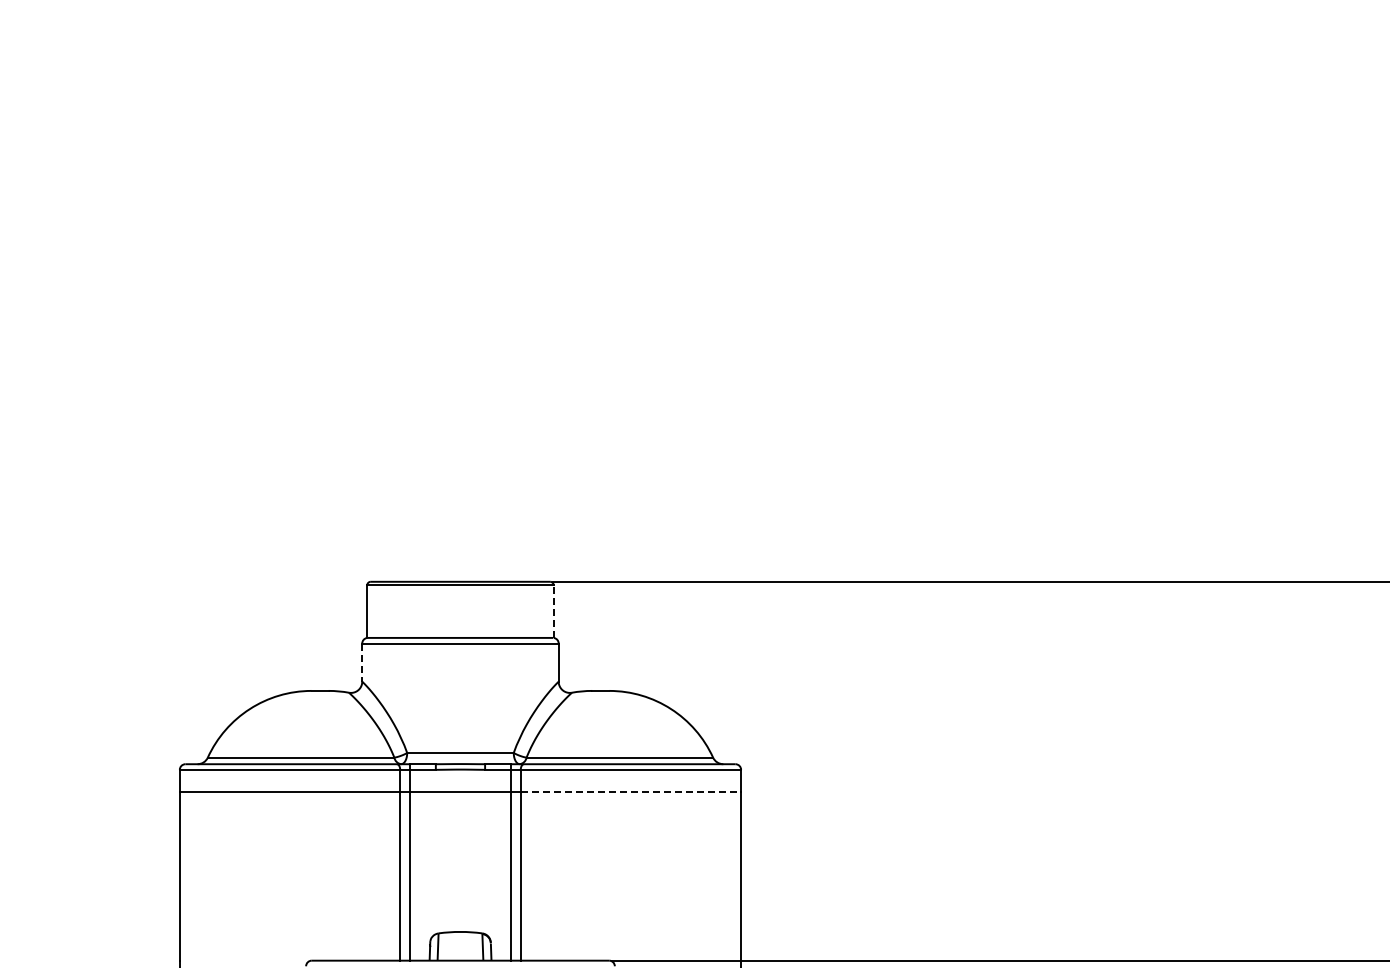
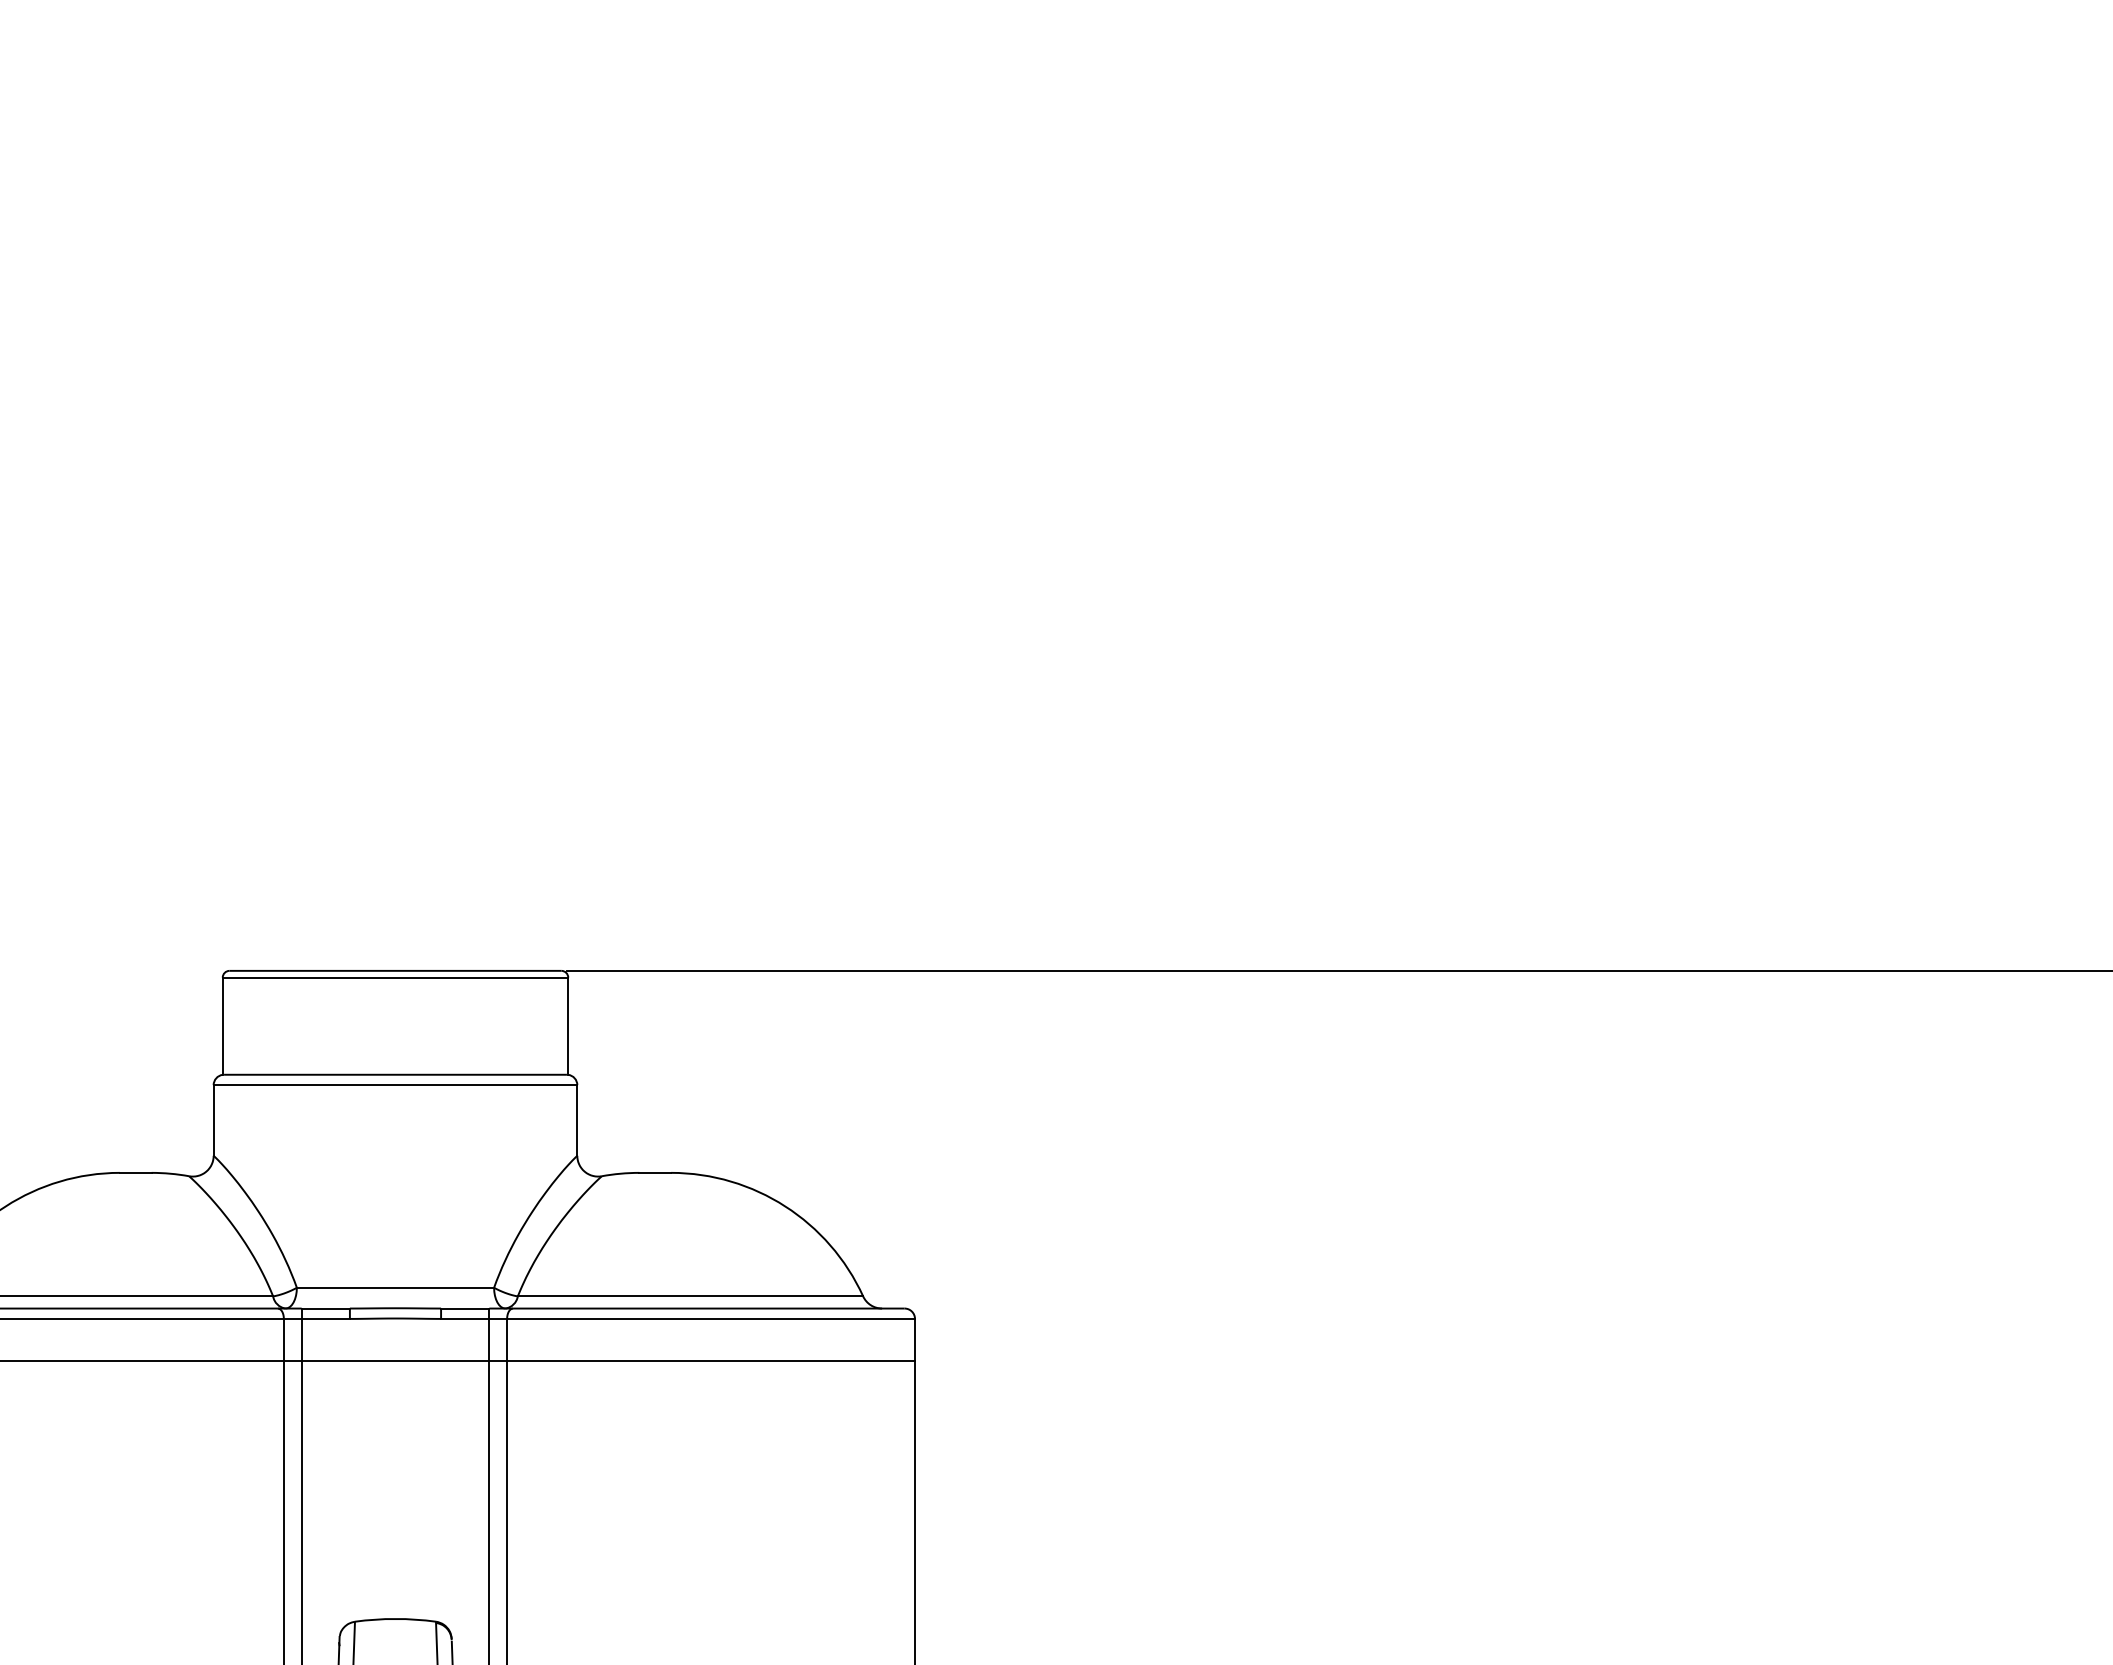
line: (553, 611) -> (567, 1025), dashed -> solid
line: (362, 663) -> (214, 1122), dashed -> solid
line: (631, 792) -> (712, 1360), dashed -> solid

